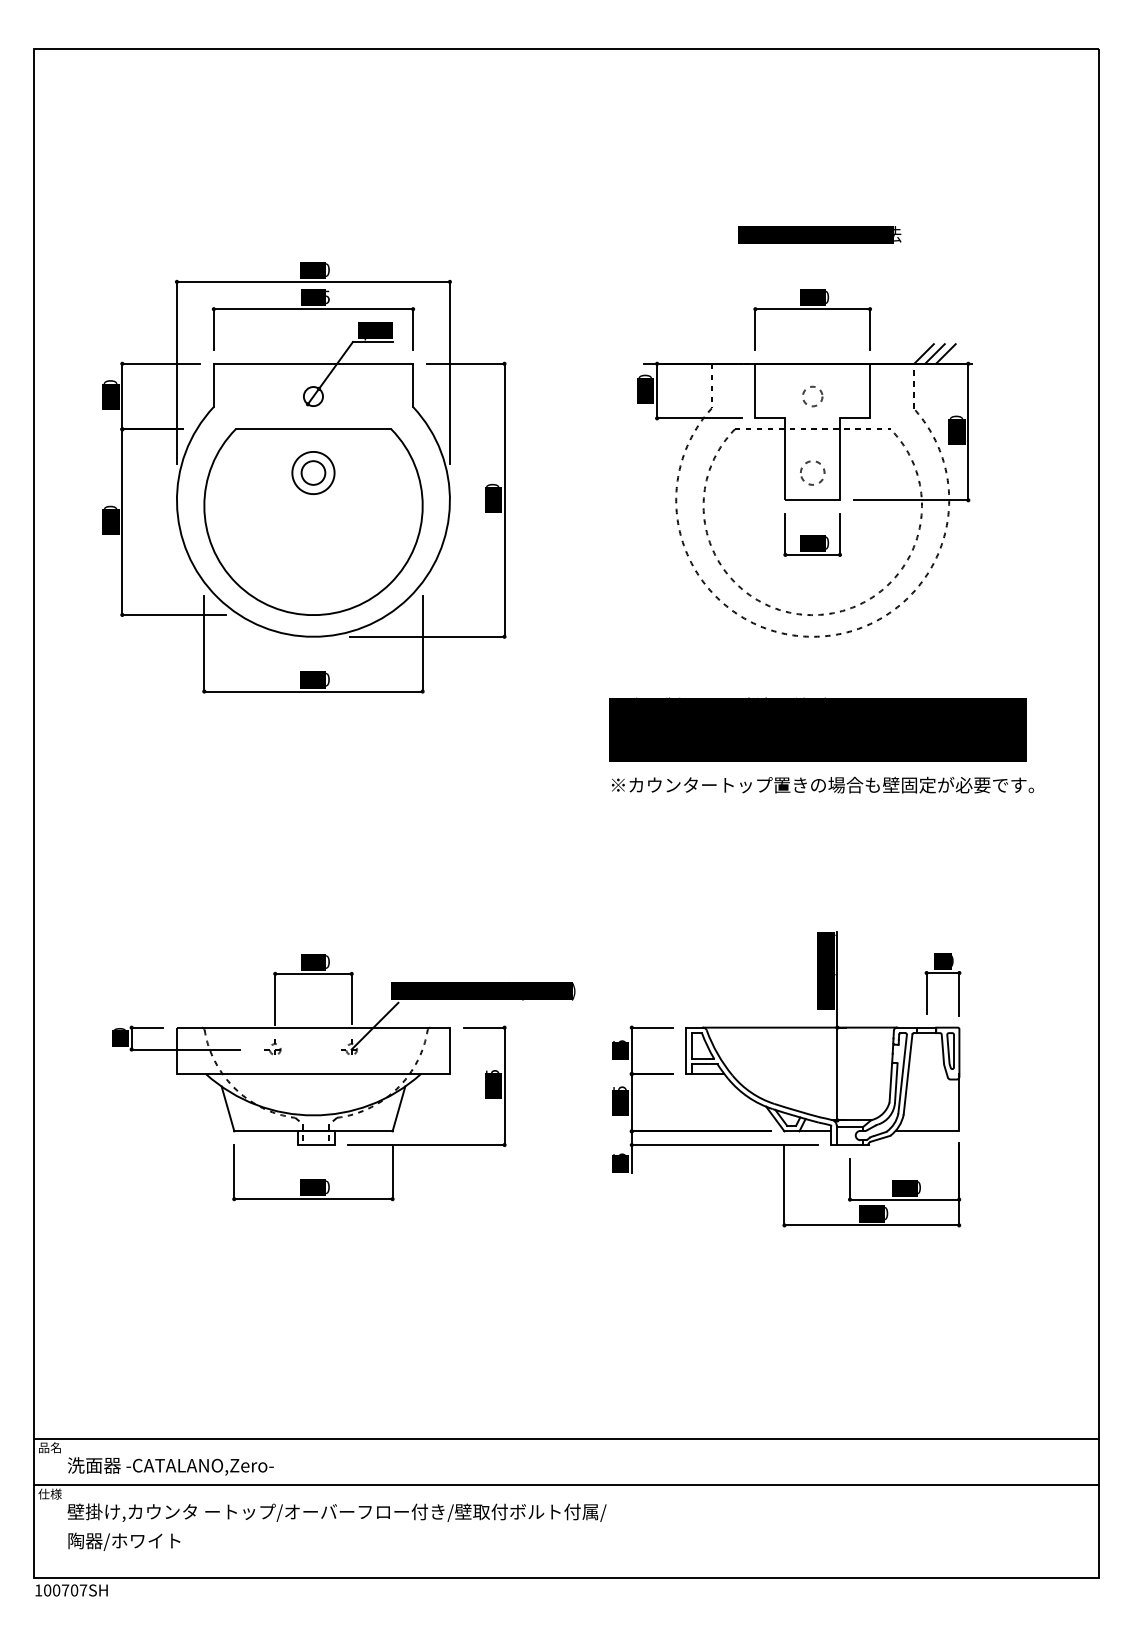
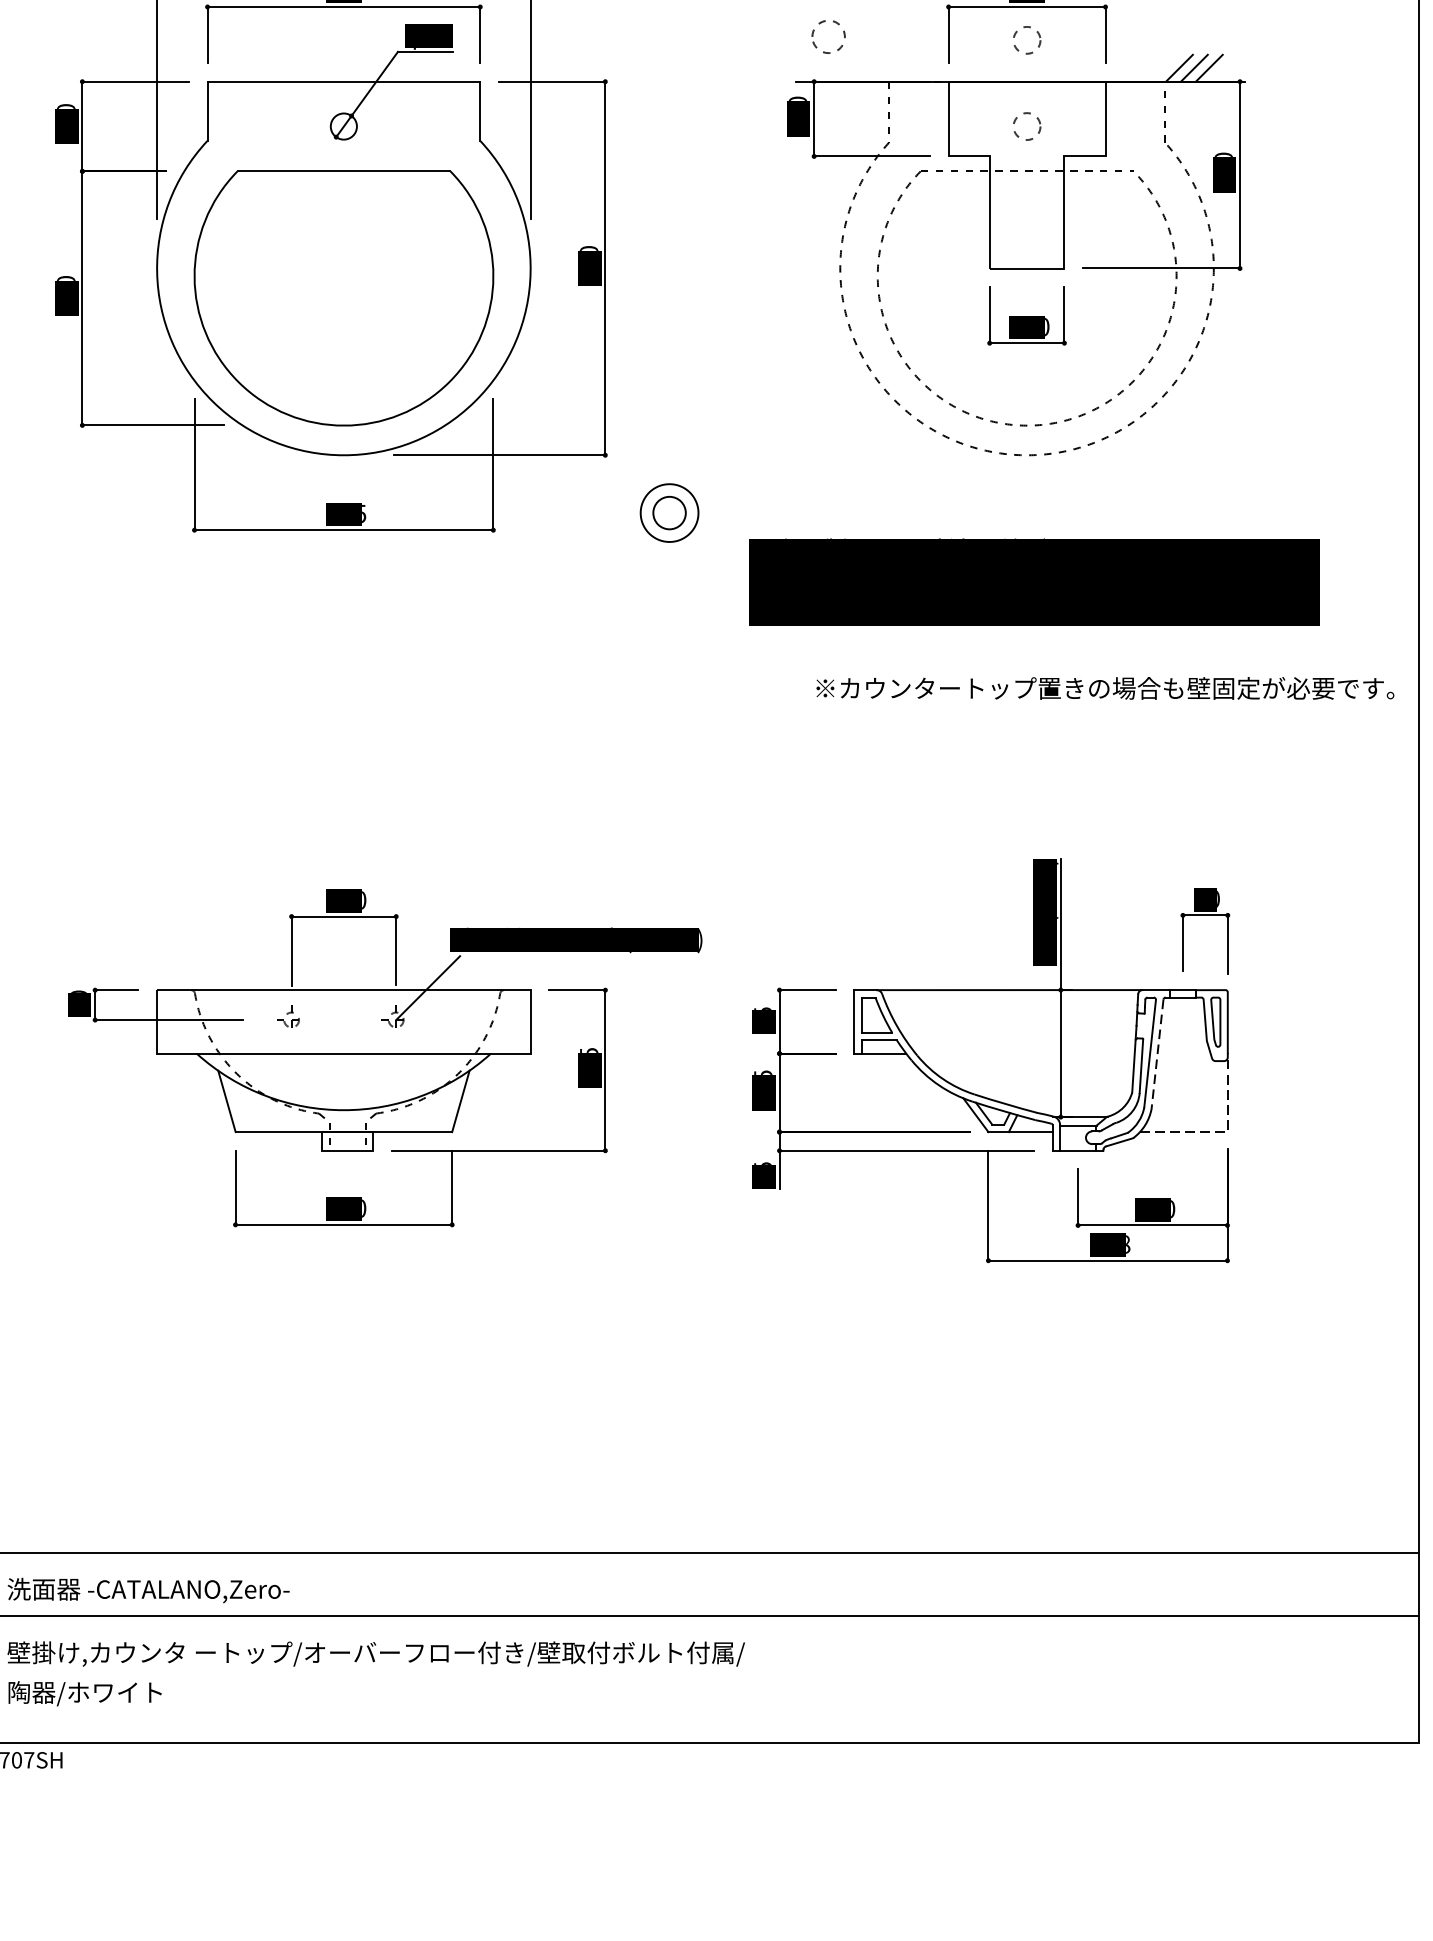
circle: (812, 333) -> (1026, 40), added
part: (806, 464) -> (820, 25), moved
part: (313, 472) -> (669, 512), moved
text: (327, 678) -> (363, 512), 400 -> 405
text: (823, 784) -> (1106, 687), moved
line: (908, 1075) -> (1158, 1055), solid -> dashed
line: (956, 1131) -> (1223, 1132), solid -> dashed
text: (886, 1213) -> (1128, 1244), 320 -> 388

